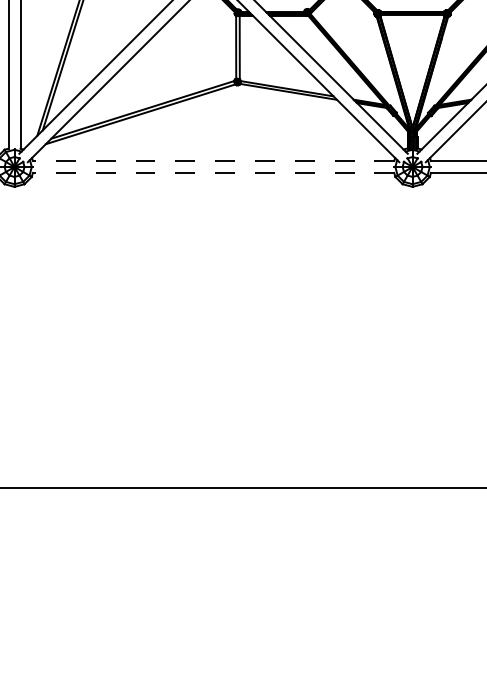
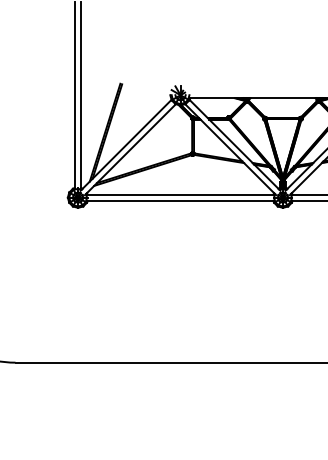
line: (213, 160) -> (180, 194), dashed -> solid
line: (213, 172) -> (180, 200), dashed -> solid

